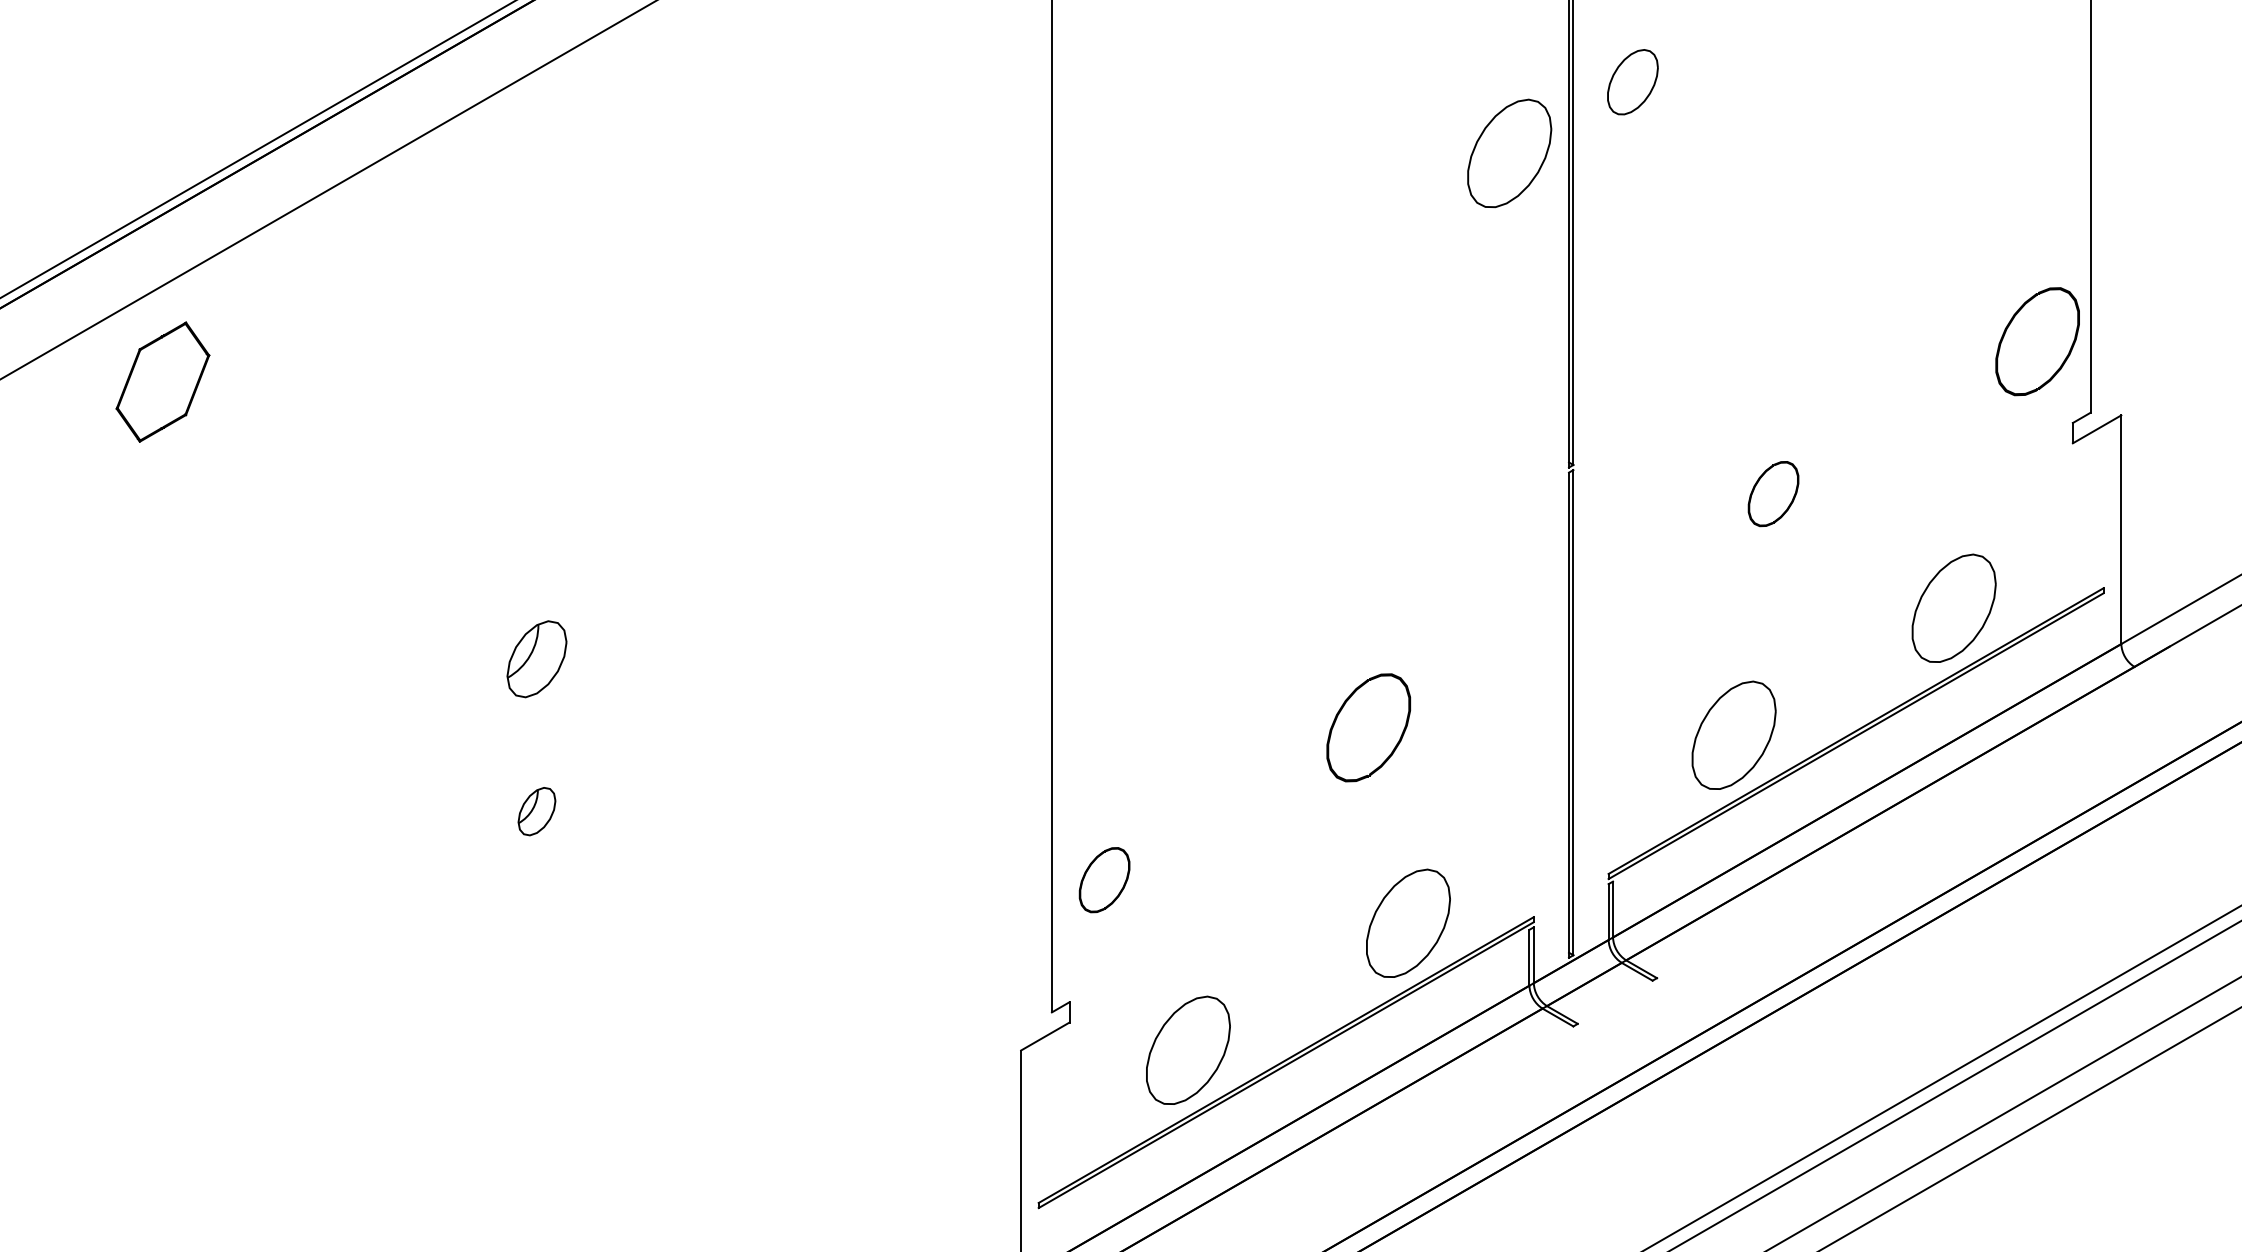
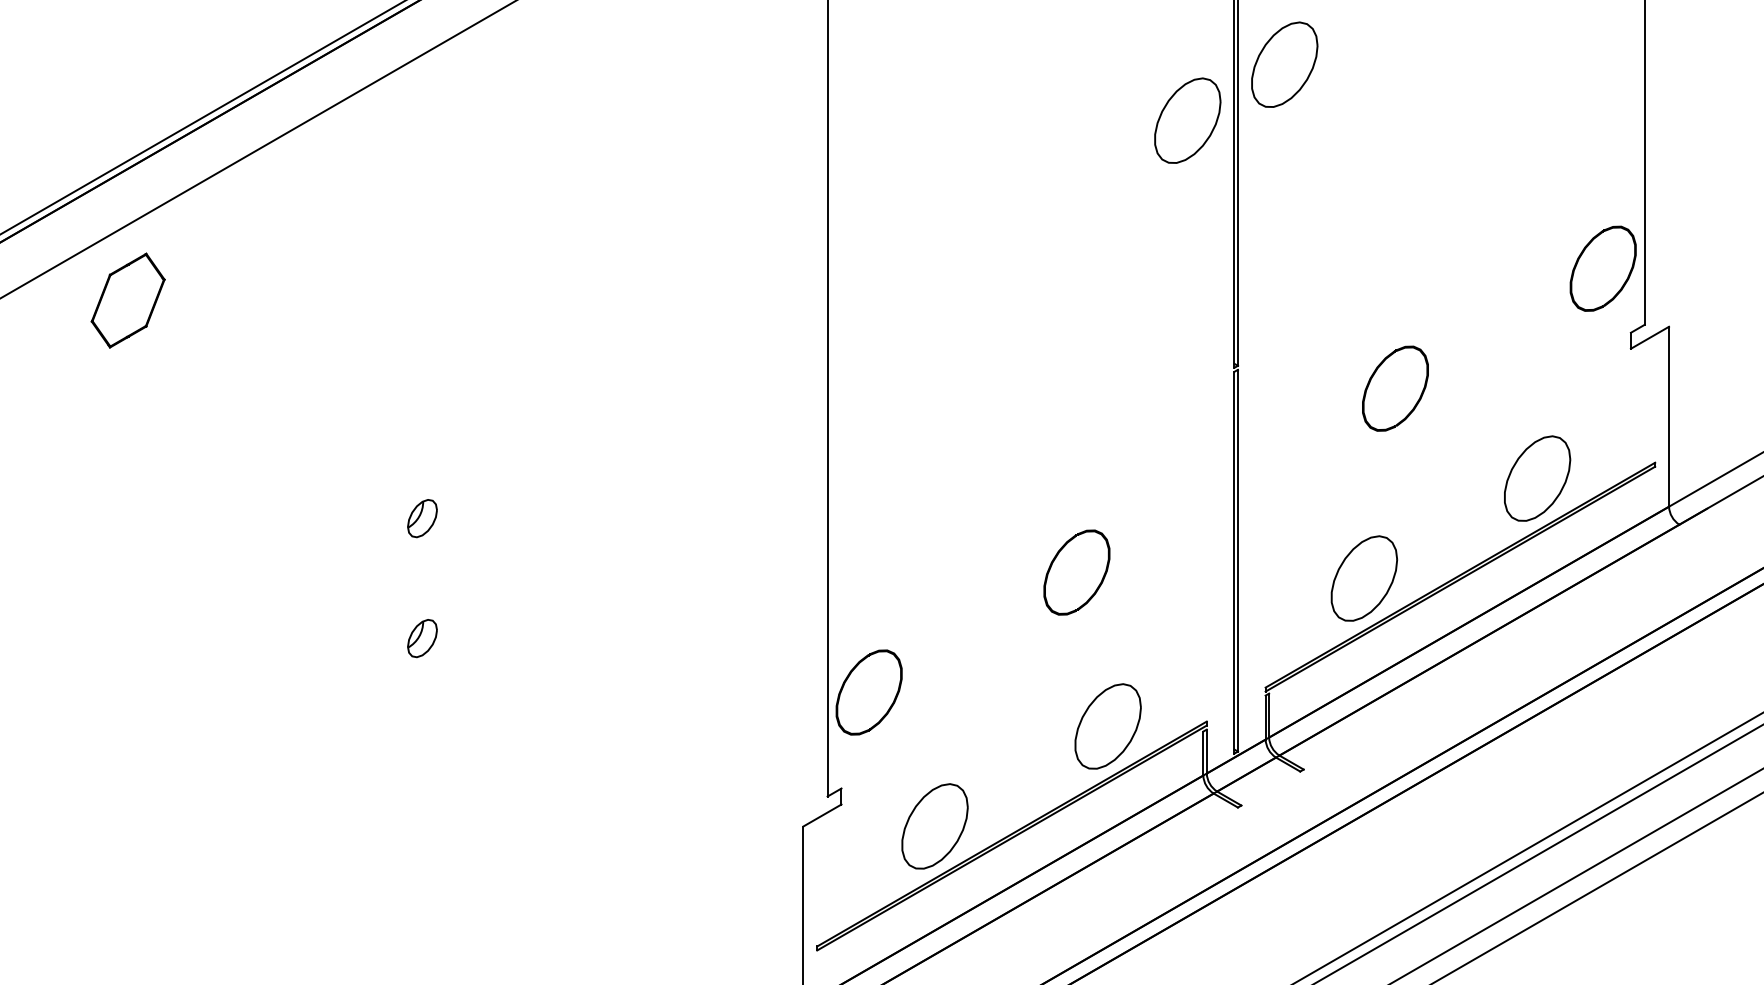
part: (1632, 81) -> (1284, 64), size x1.67
part: (1773, 493) -> (1395, 388), size x1.67
part: (536, 658) -> (422, 518), size x0.62
part: (1104, 879) -> (869, 691), size x1.67

